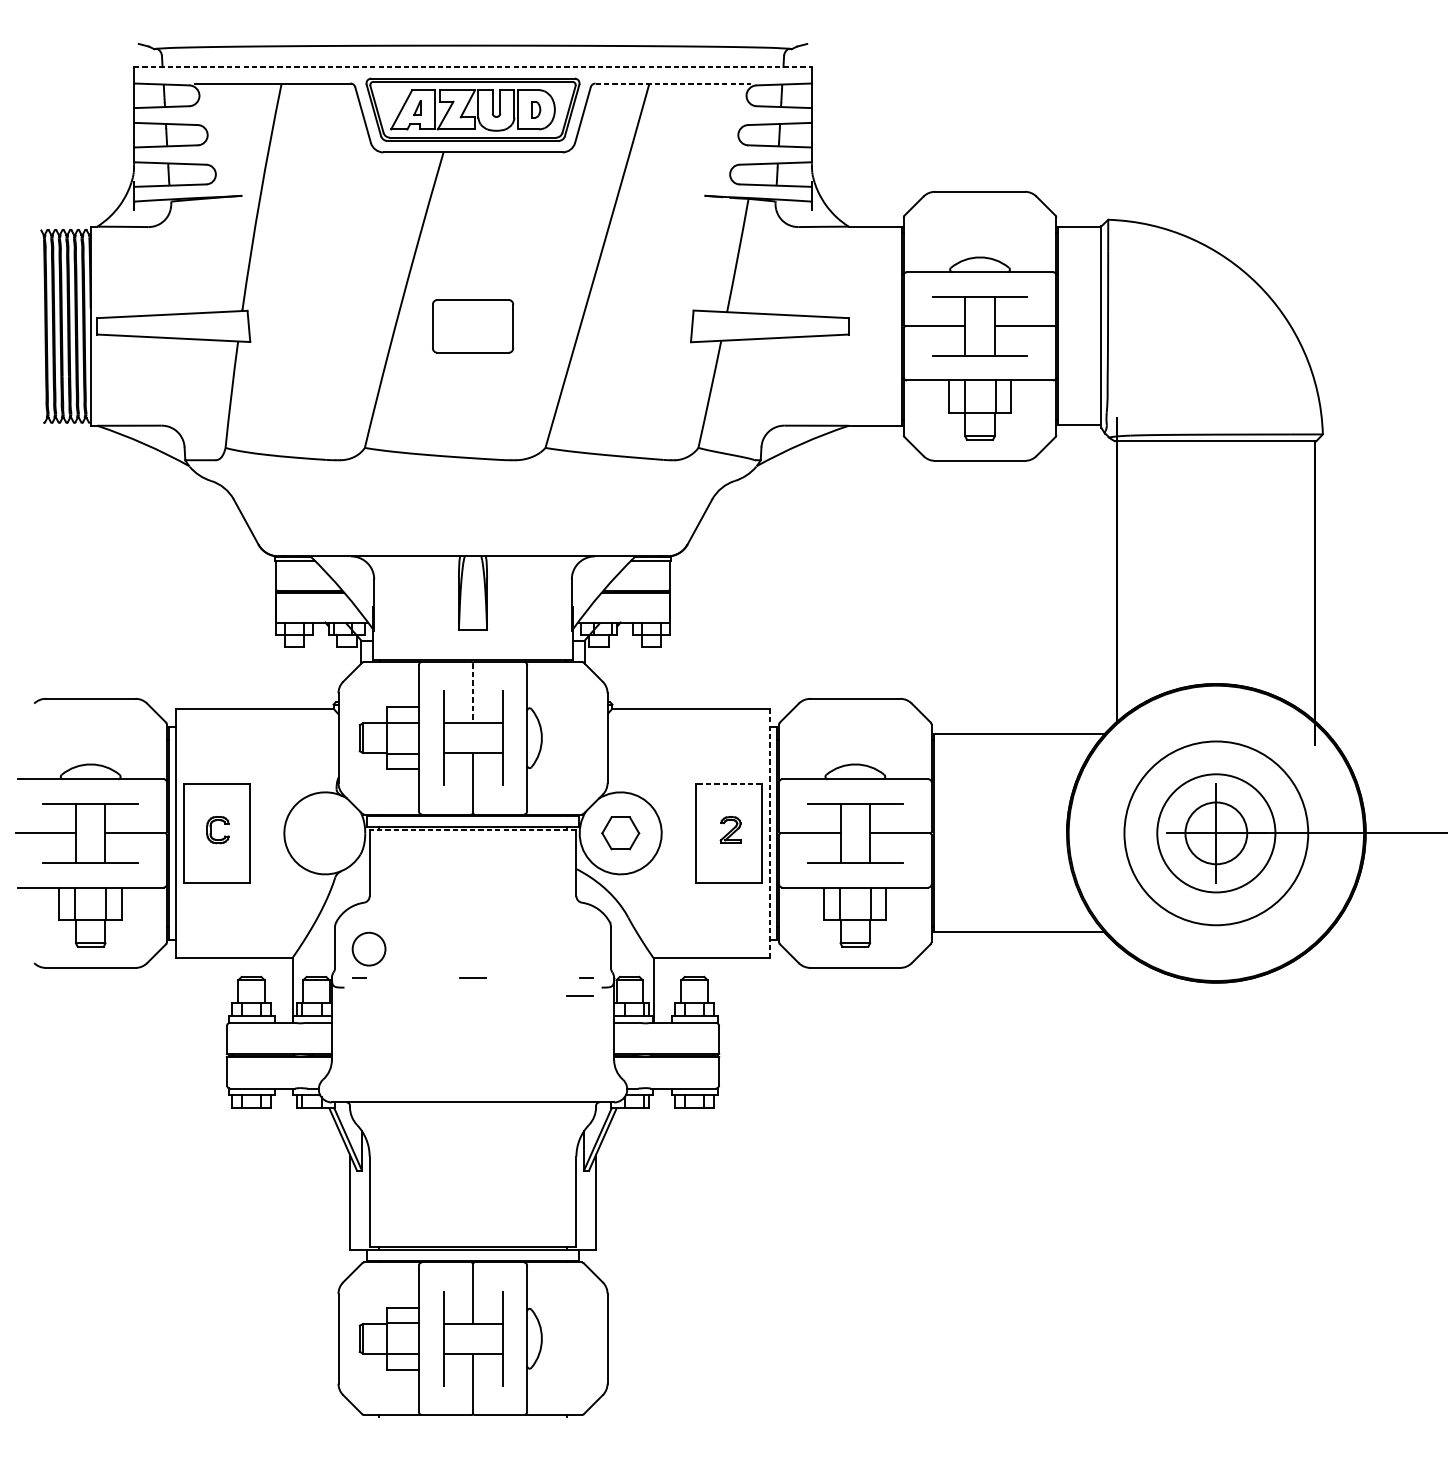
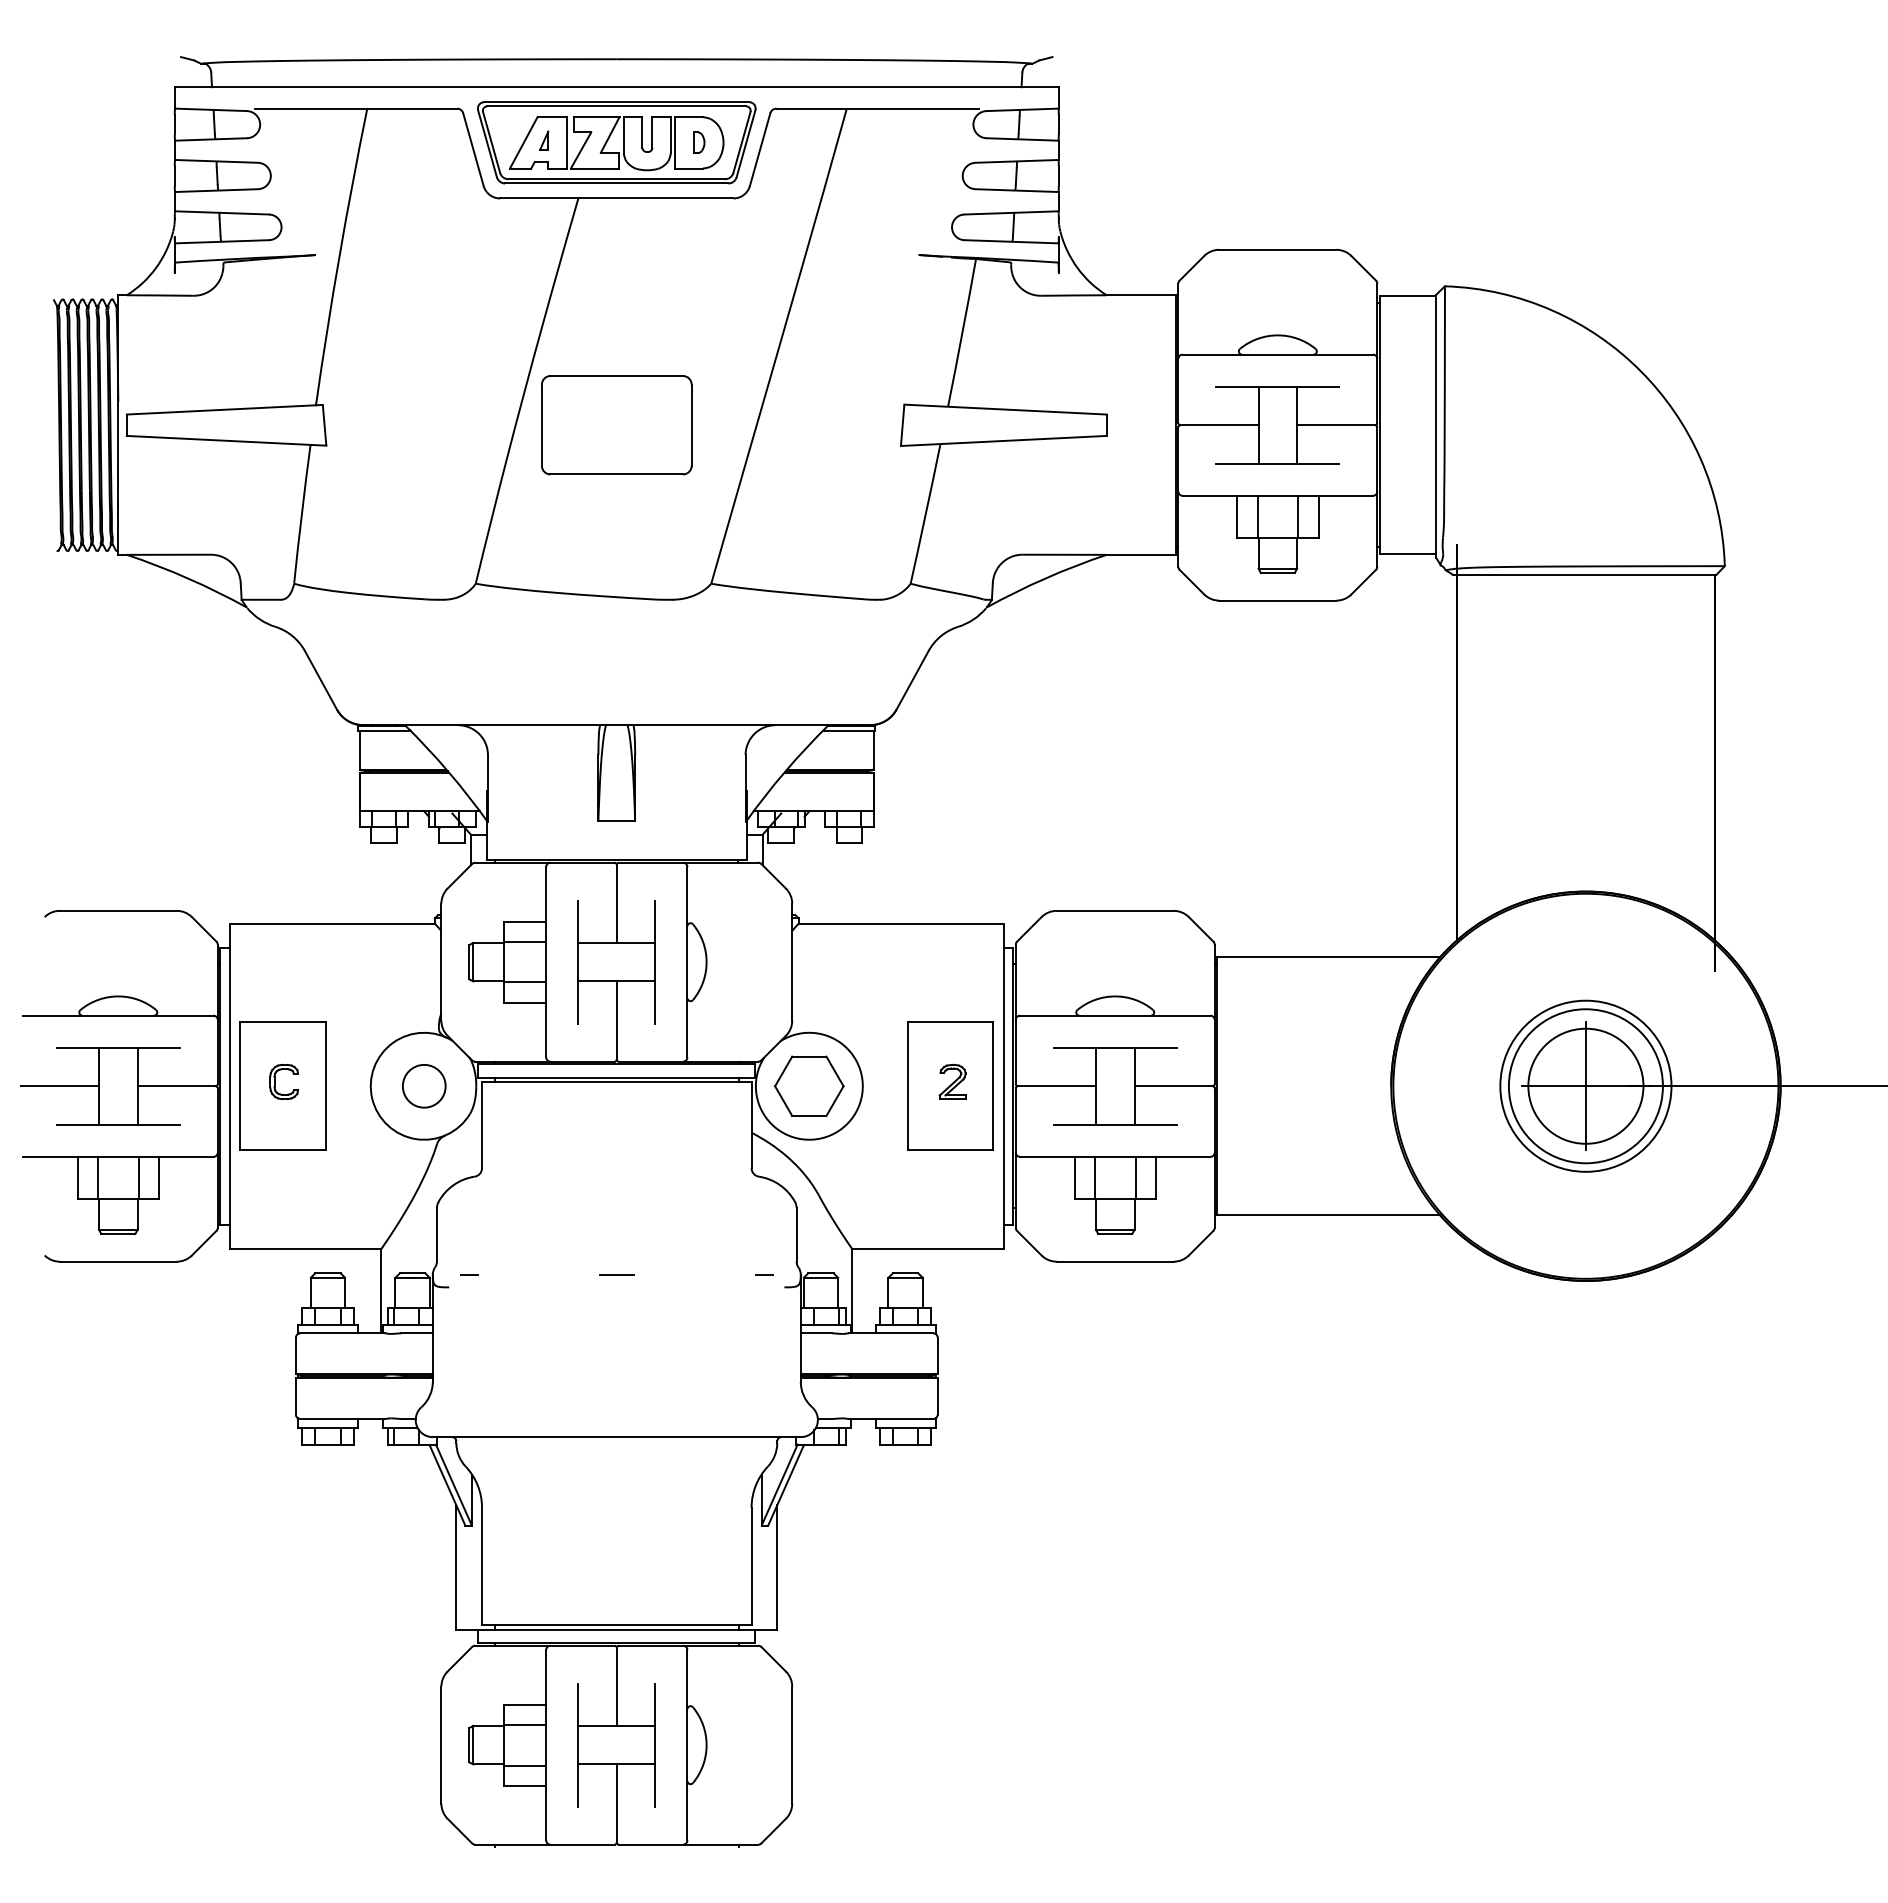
line: (473, 67) -> (617, 87), dashed -> solid
line: (673, 83) -> (878, 108), dashed -> solid
part: (472, 326) -> (616, 425), size x1.43
line: (472, 693) -> (616, 904), dashed -> solid
line: (728, 784) -> (950, 1022), dashed -> solid
line: (472, 830) -> (616, 1082), dashed -> solid
part: (620, 832) -> (809, 1085), size x1.43
circle: (1216, 832) -> (1585, 1085), size x0.71
circle: (1216, 832) -> (1585, 1085), size x1.43
line: (770, 833) -> (1004, 1086), dashed -> solid
circle: (369, 949) -> (424, 1086), moved
line: (579, 996) -> (755, 1298), removed

